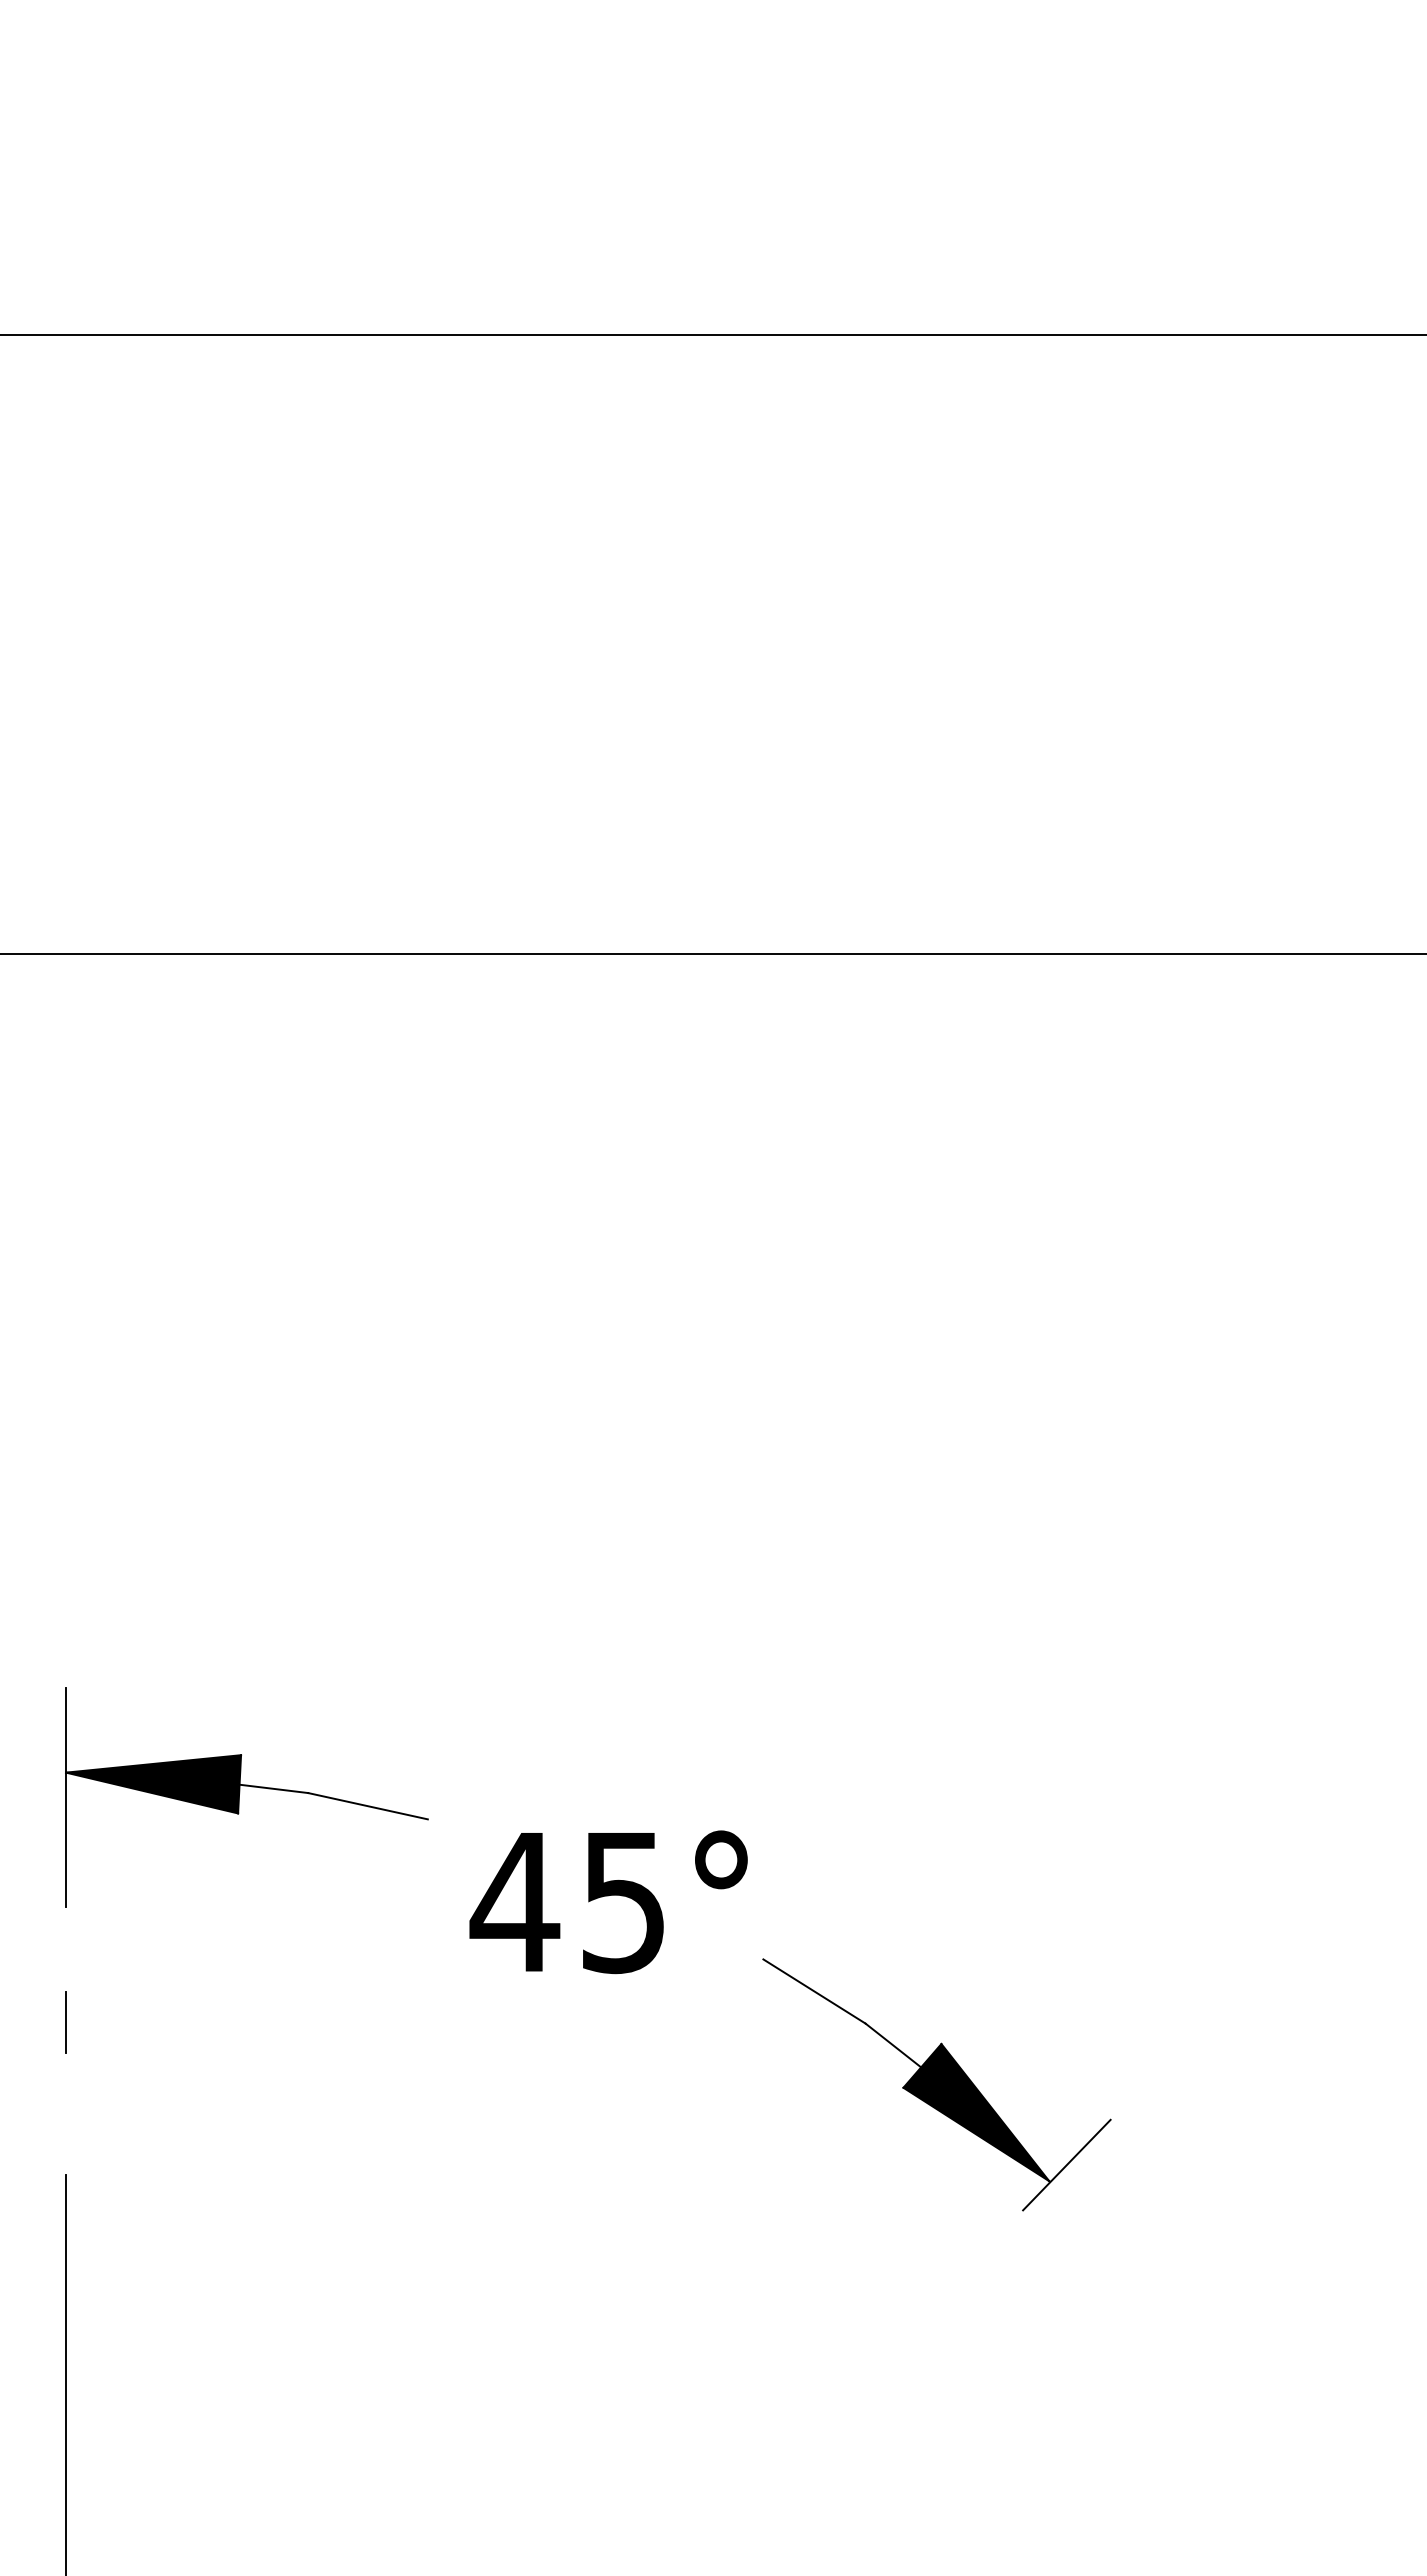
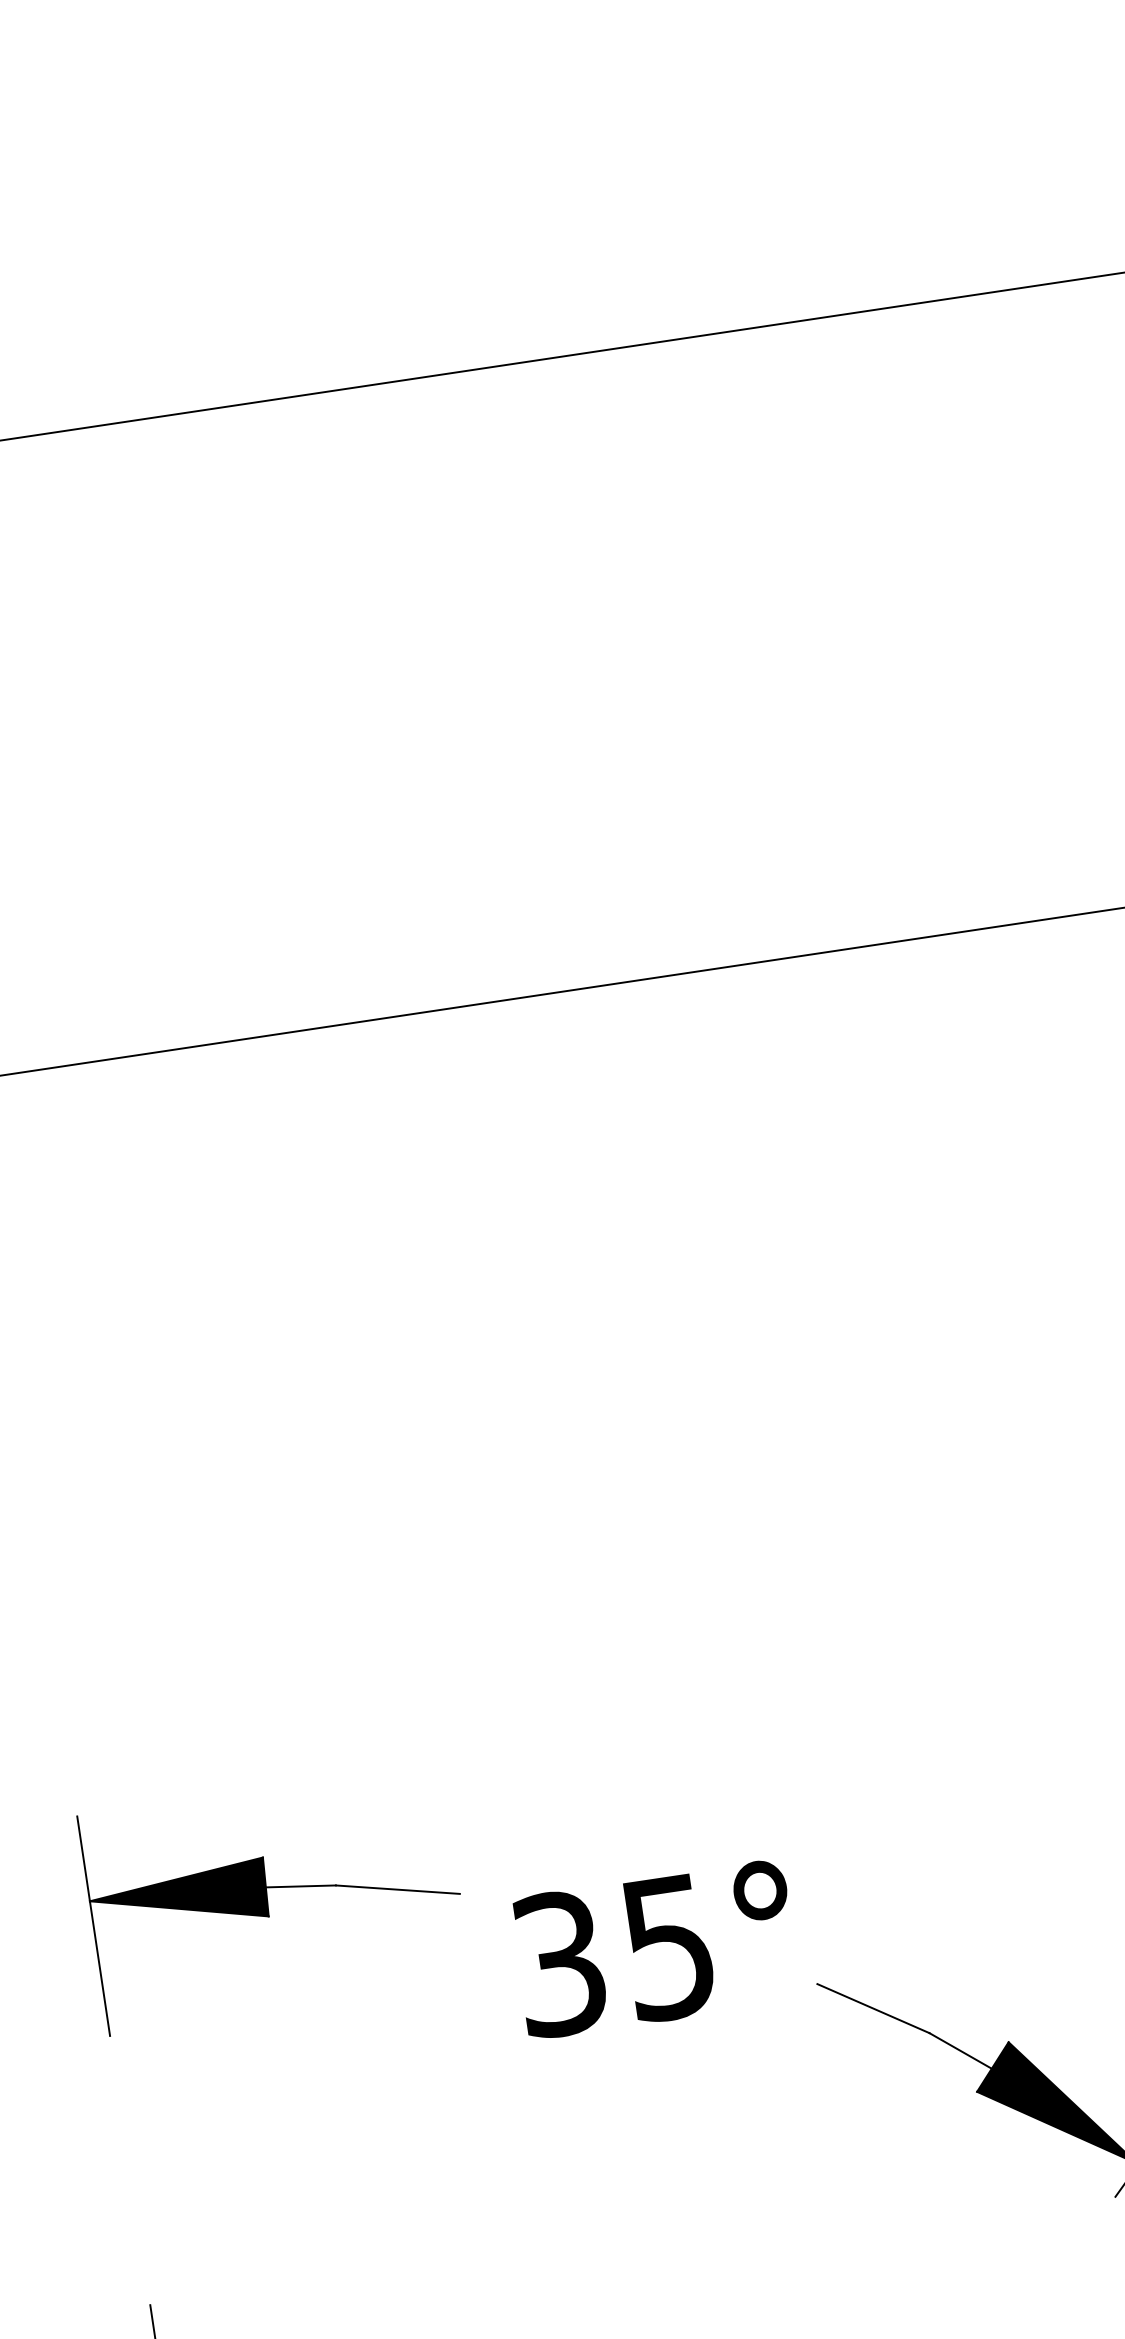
text: (514, 1902) -> (559, 1964), 45° -> 35°
line: (65, 2021) -> (126, 2150), removed

